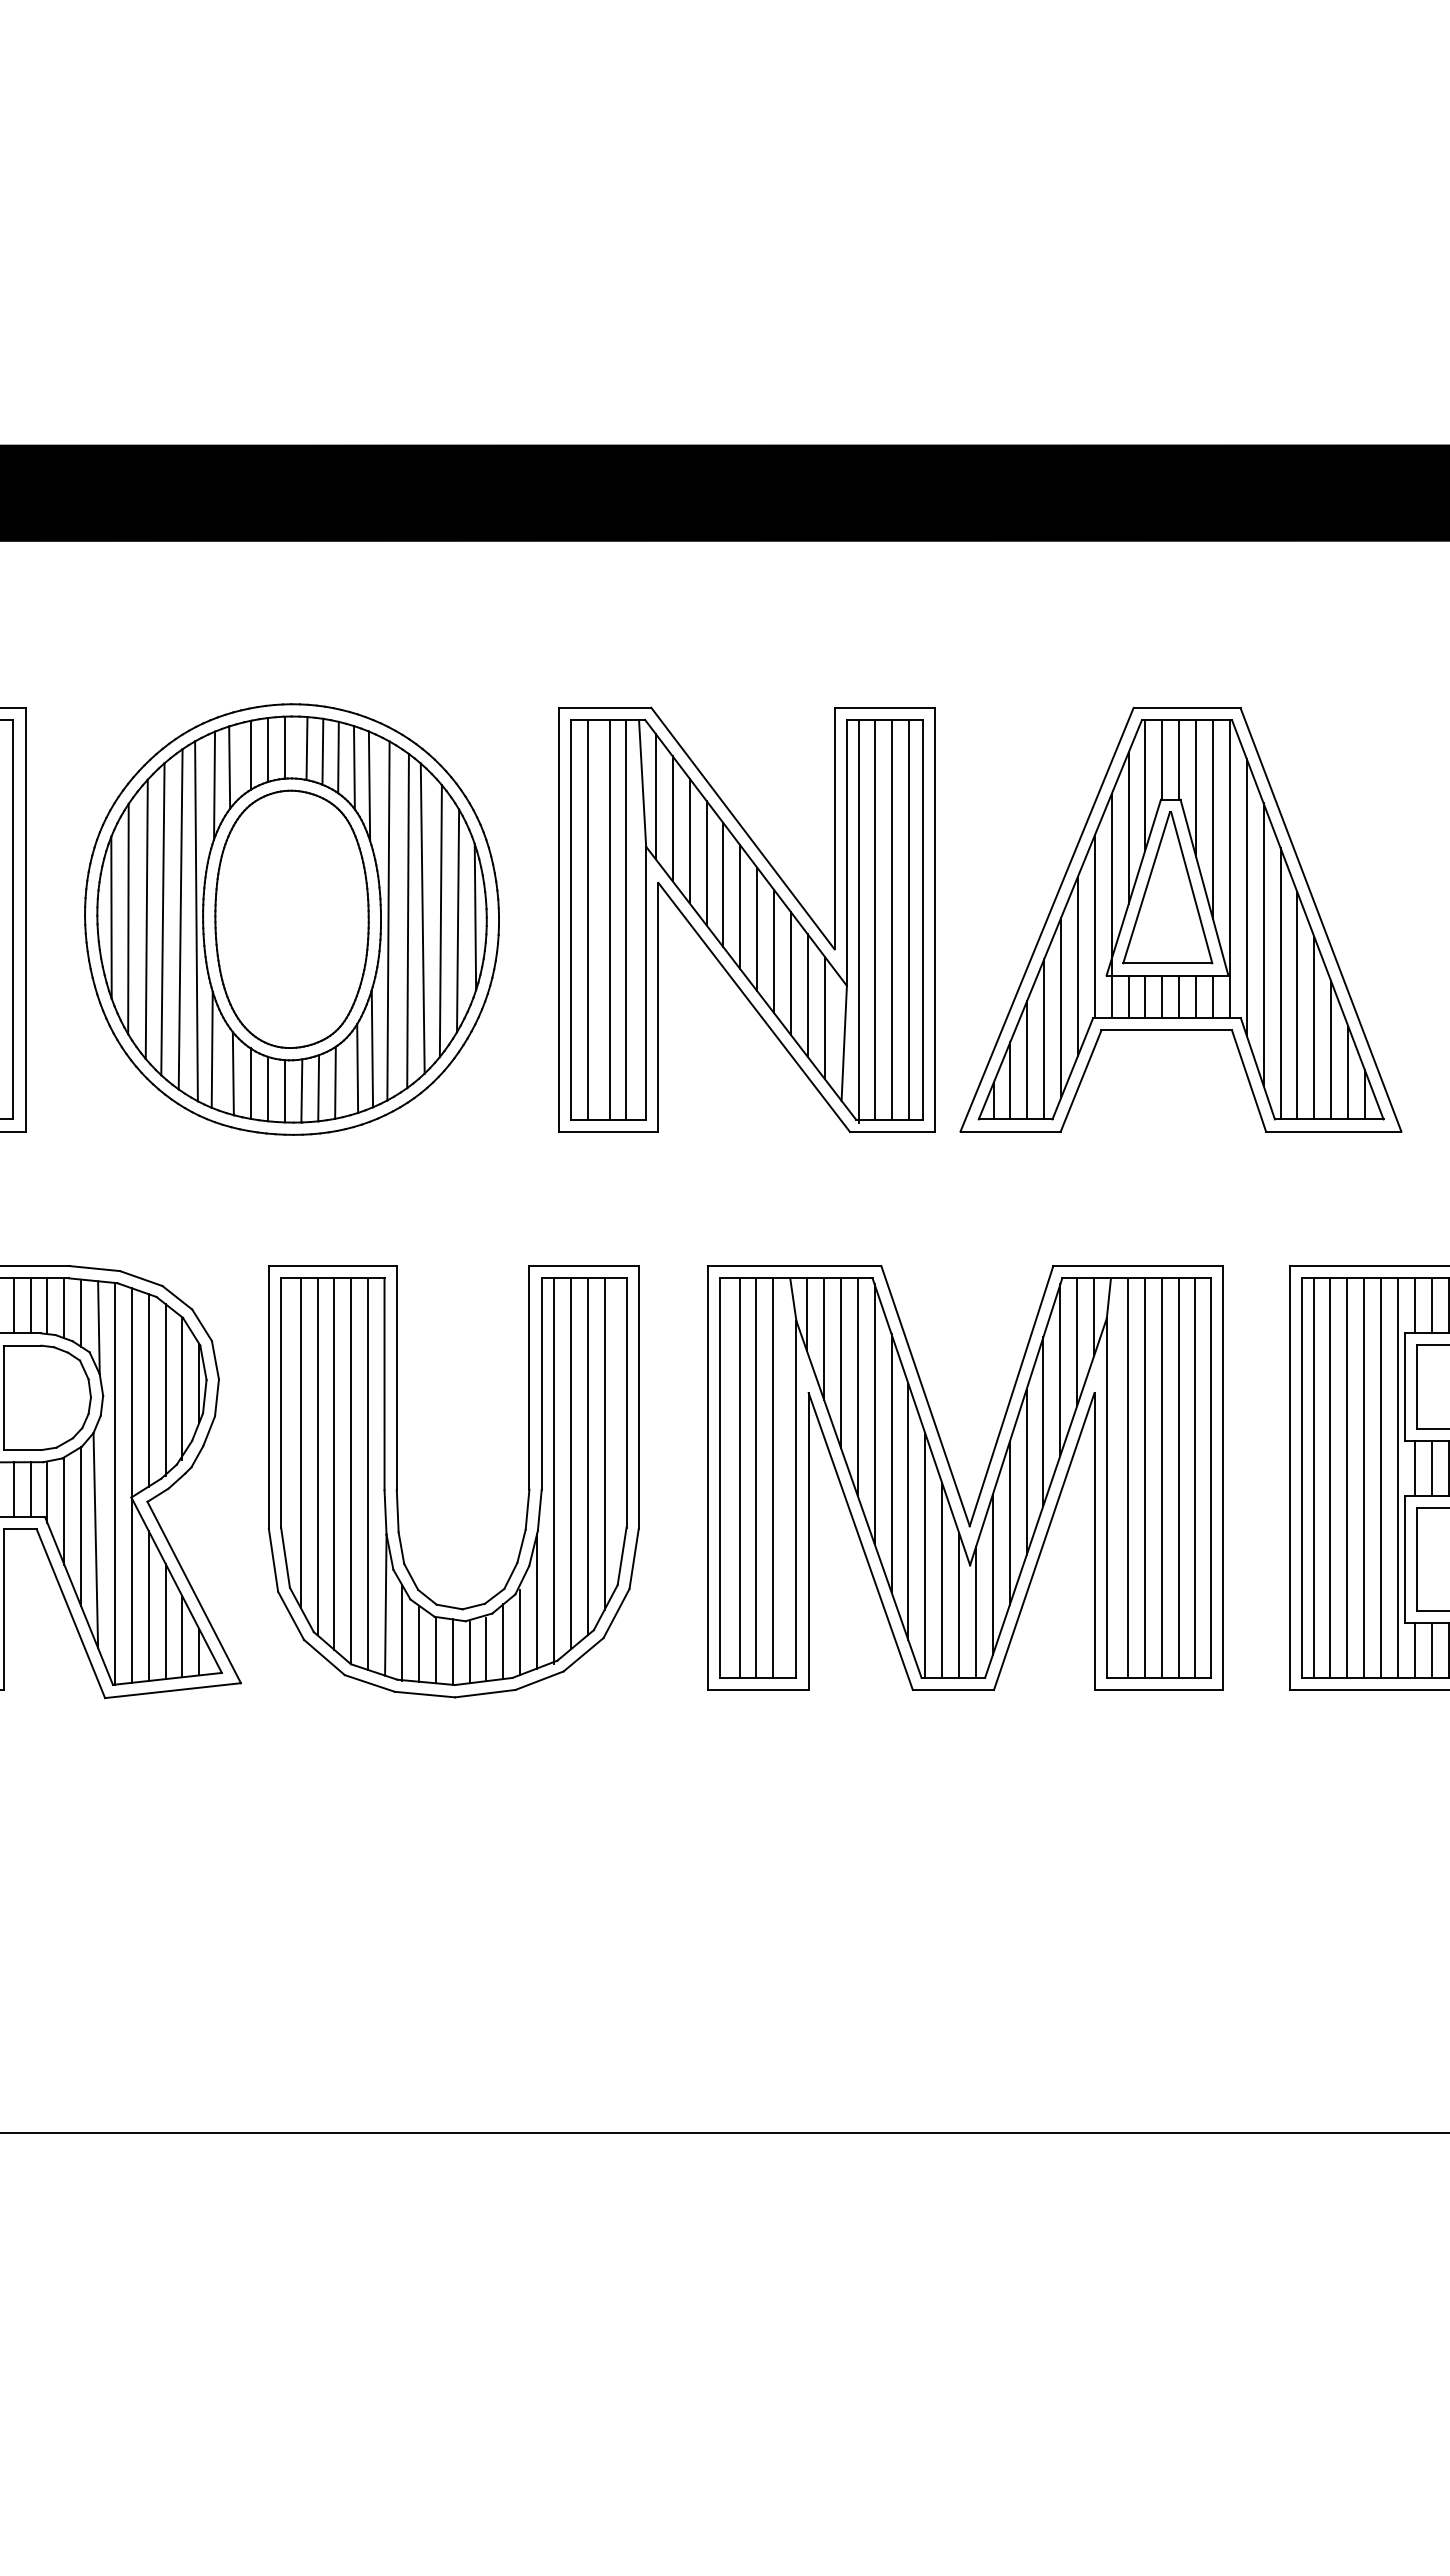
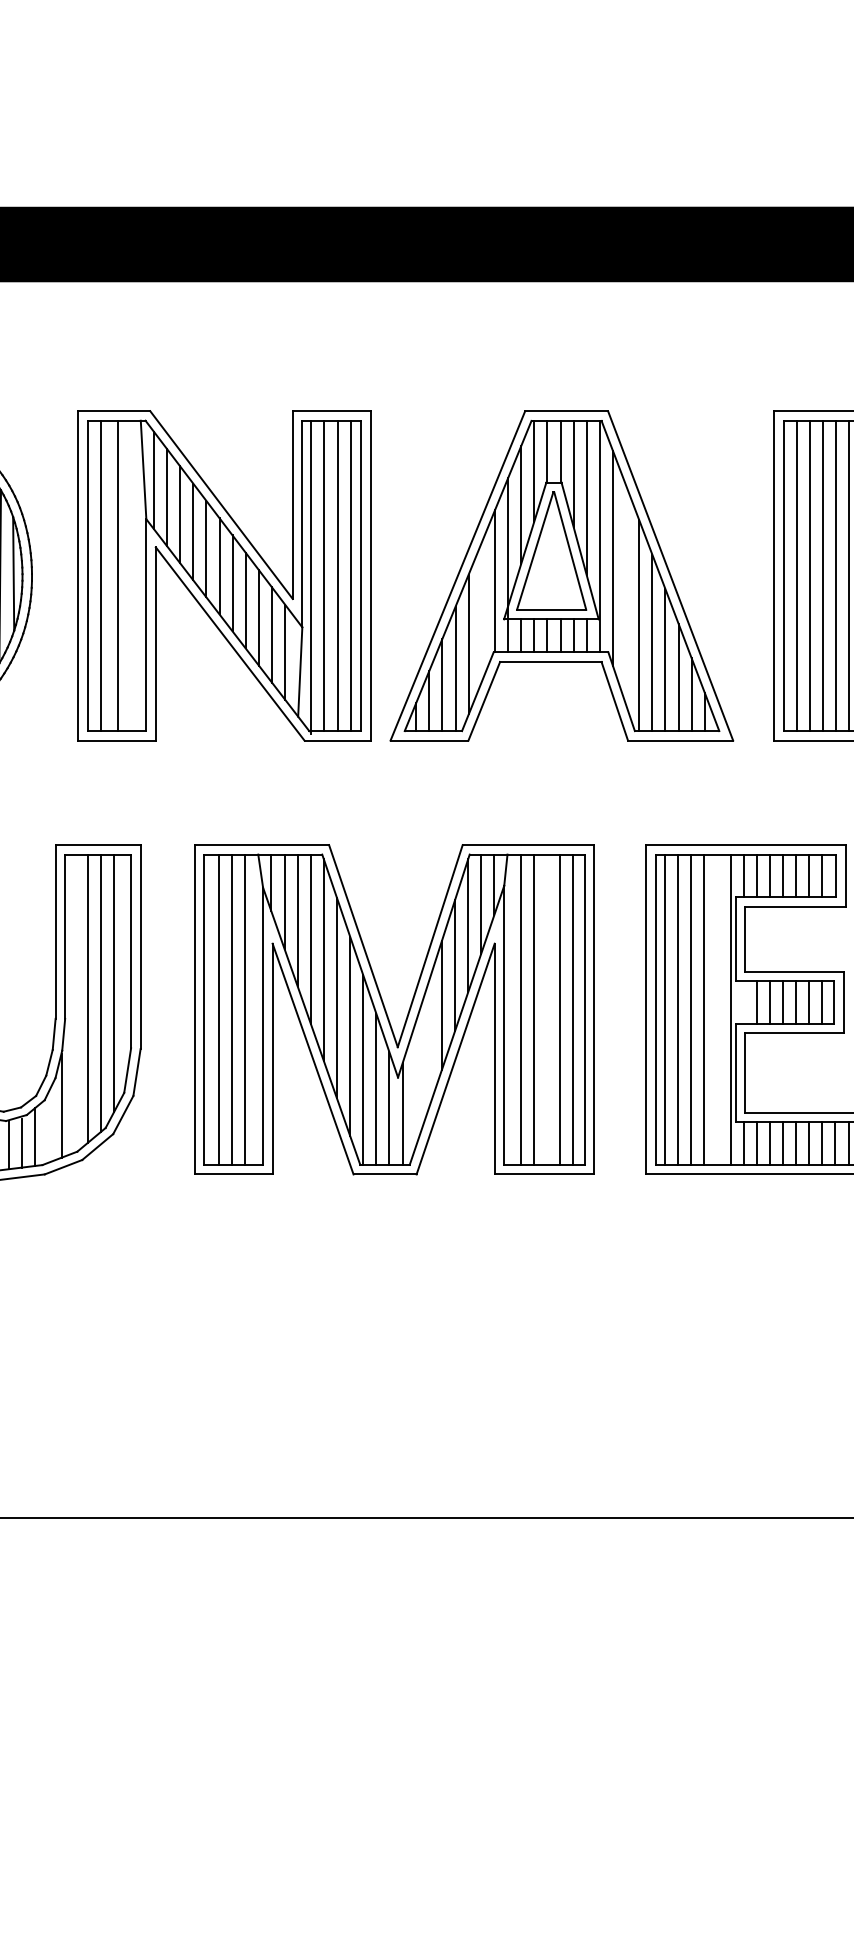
line: (626, 919) -> (131, 575), removed
line: (1263, 944) -> (626, 595), removed
line: (1077, 966) -> (481, 612), removed
line: (1414, 1468) -> (743, 1002), removed
line: (553, 1470) -> (74, 1003), removed
line: (1161, 1477) -> (546, 1009), removed
line: (1381, 1477) -> (717, 1009), removed
line: (1009, 1523) -> (428, 1045), removed
line: (992, 1574) -> (415, 1084), removed
line: (520, 1632) -> (48, 1129), removed

